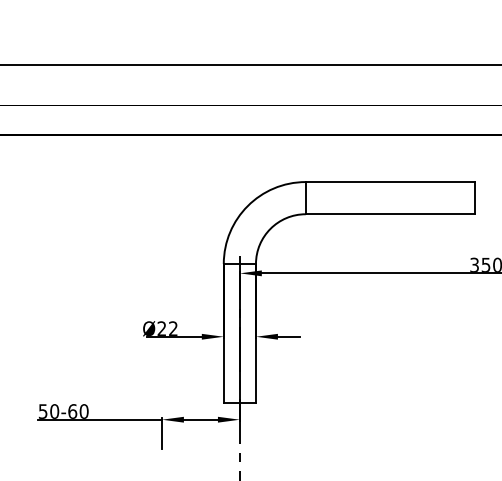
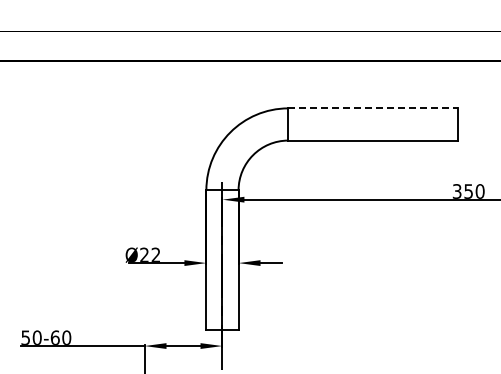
line: (390, 182) -> (373, 108), solid -> dashed

